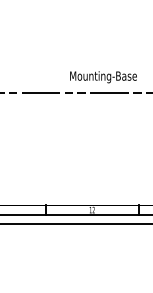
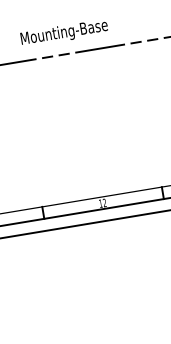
text: (103, 77) -> (64, 33), moved

